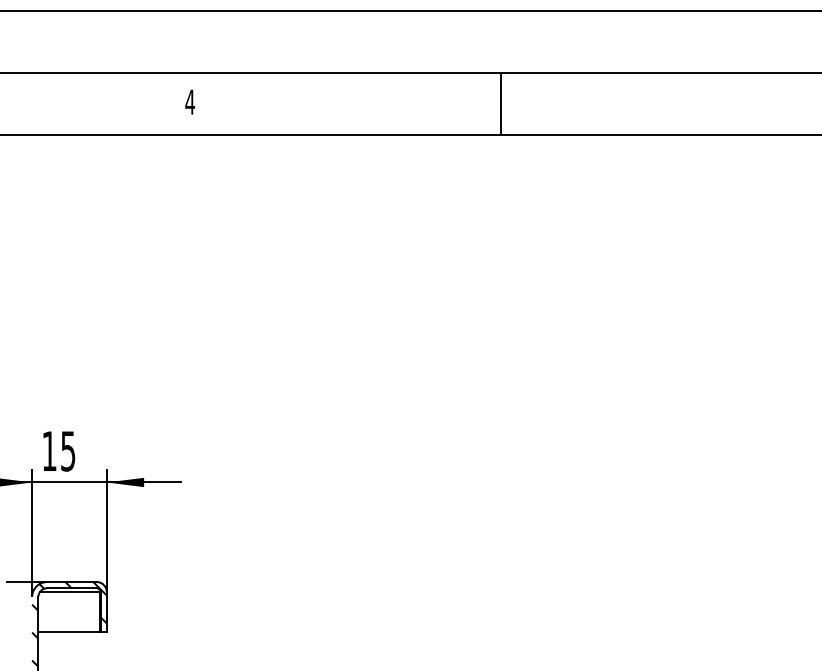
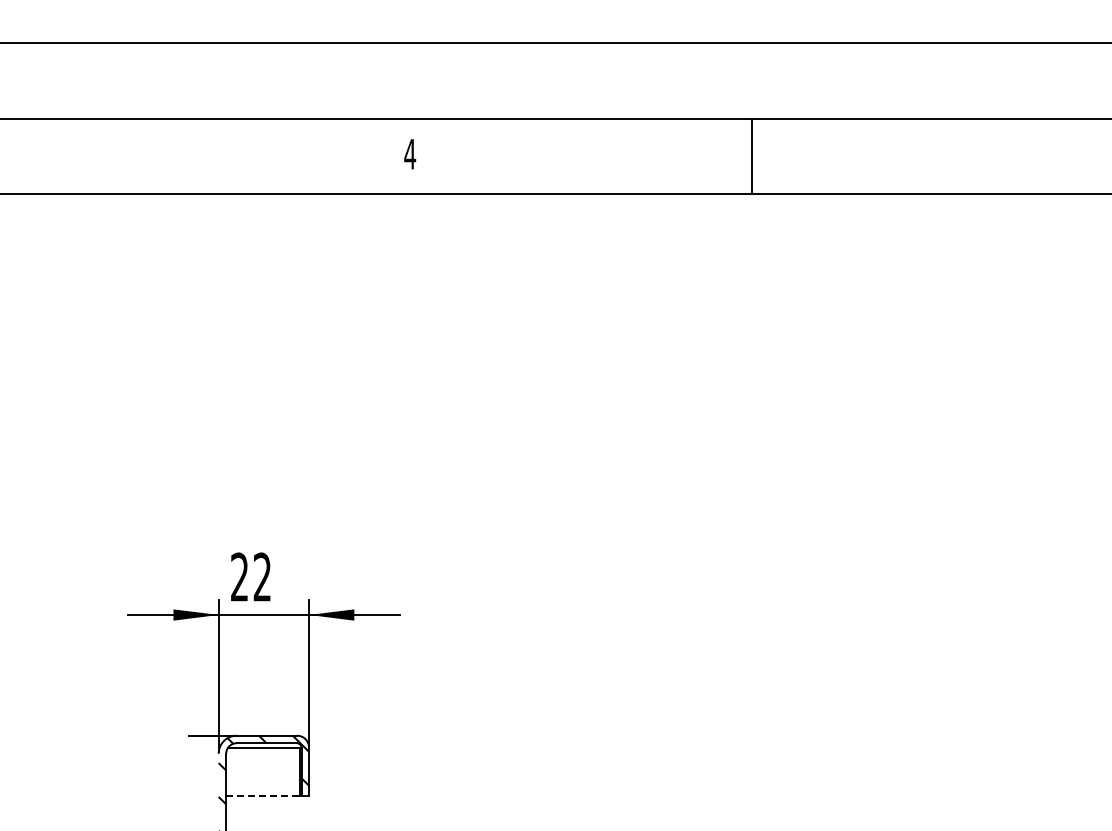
line: (500, 103) -> (751, 155), moved
text: (58, 450) -> (250, 576), 15 -> 22
line: (69, 631) -> (263, 795), solid -> dashed

